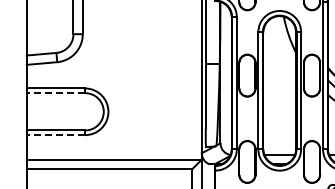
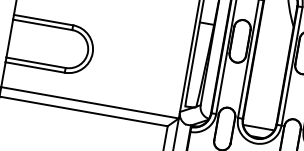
line: (55, 93) -> (42, 25), dashed -> solid
line: (55, 135) -> (34, 67), dashed -> solid

